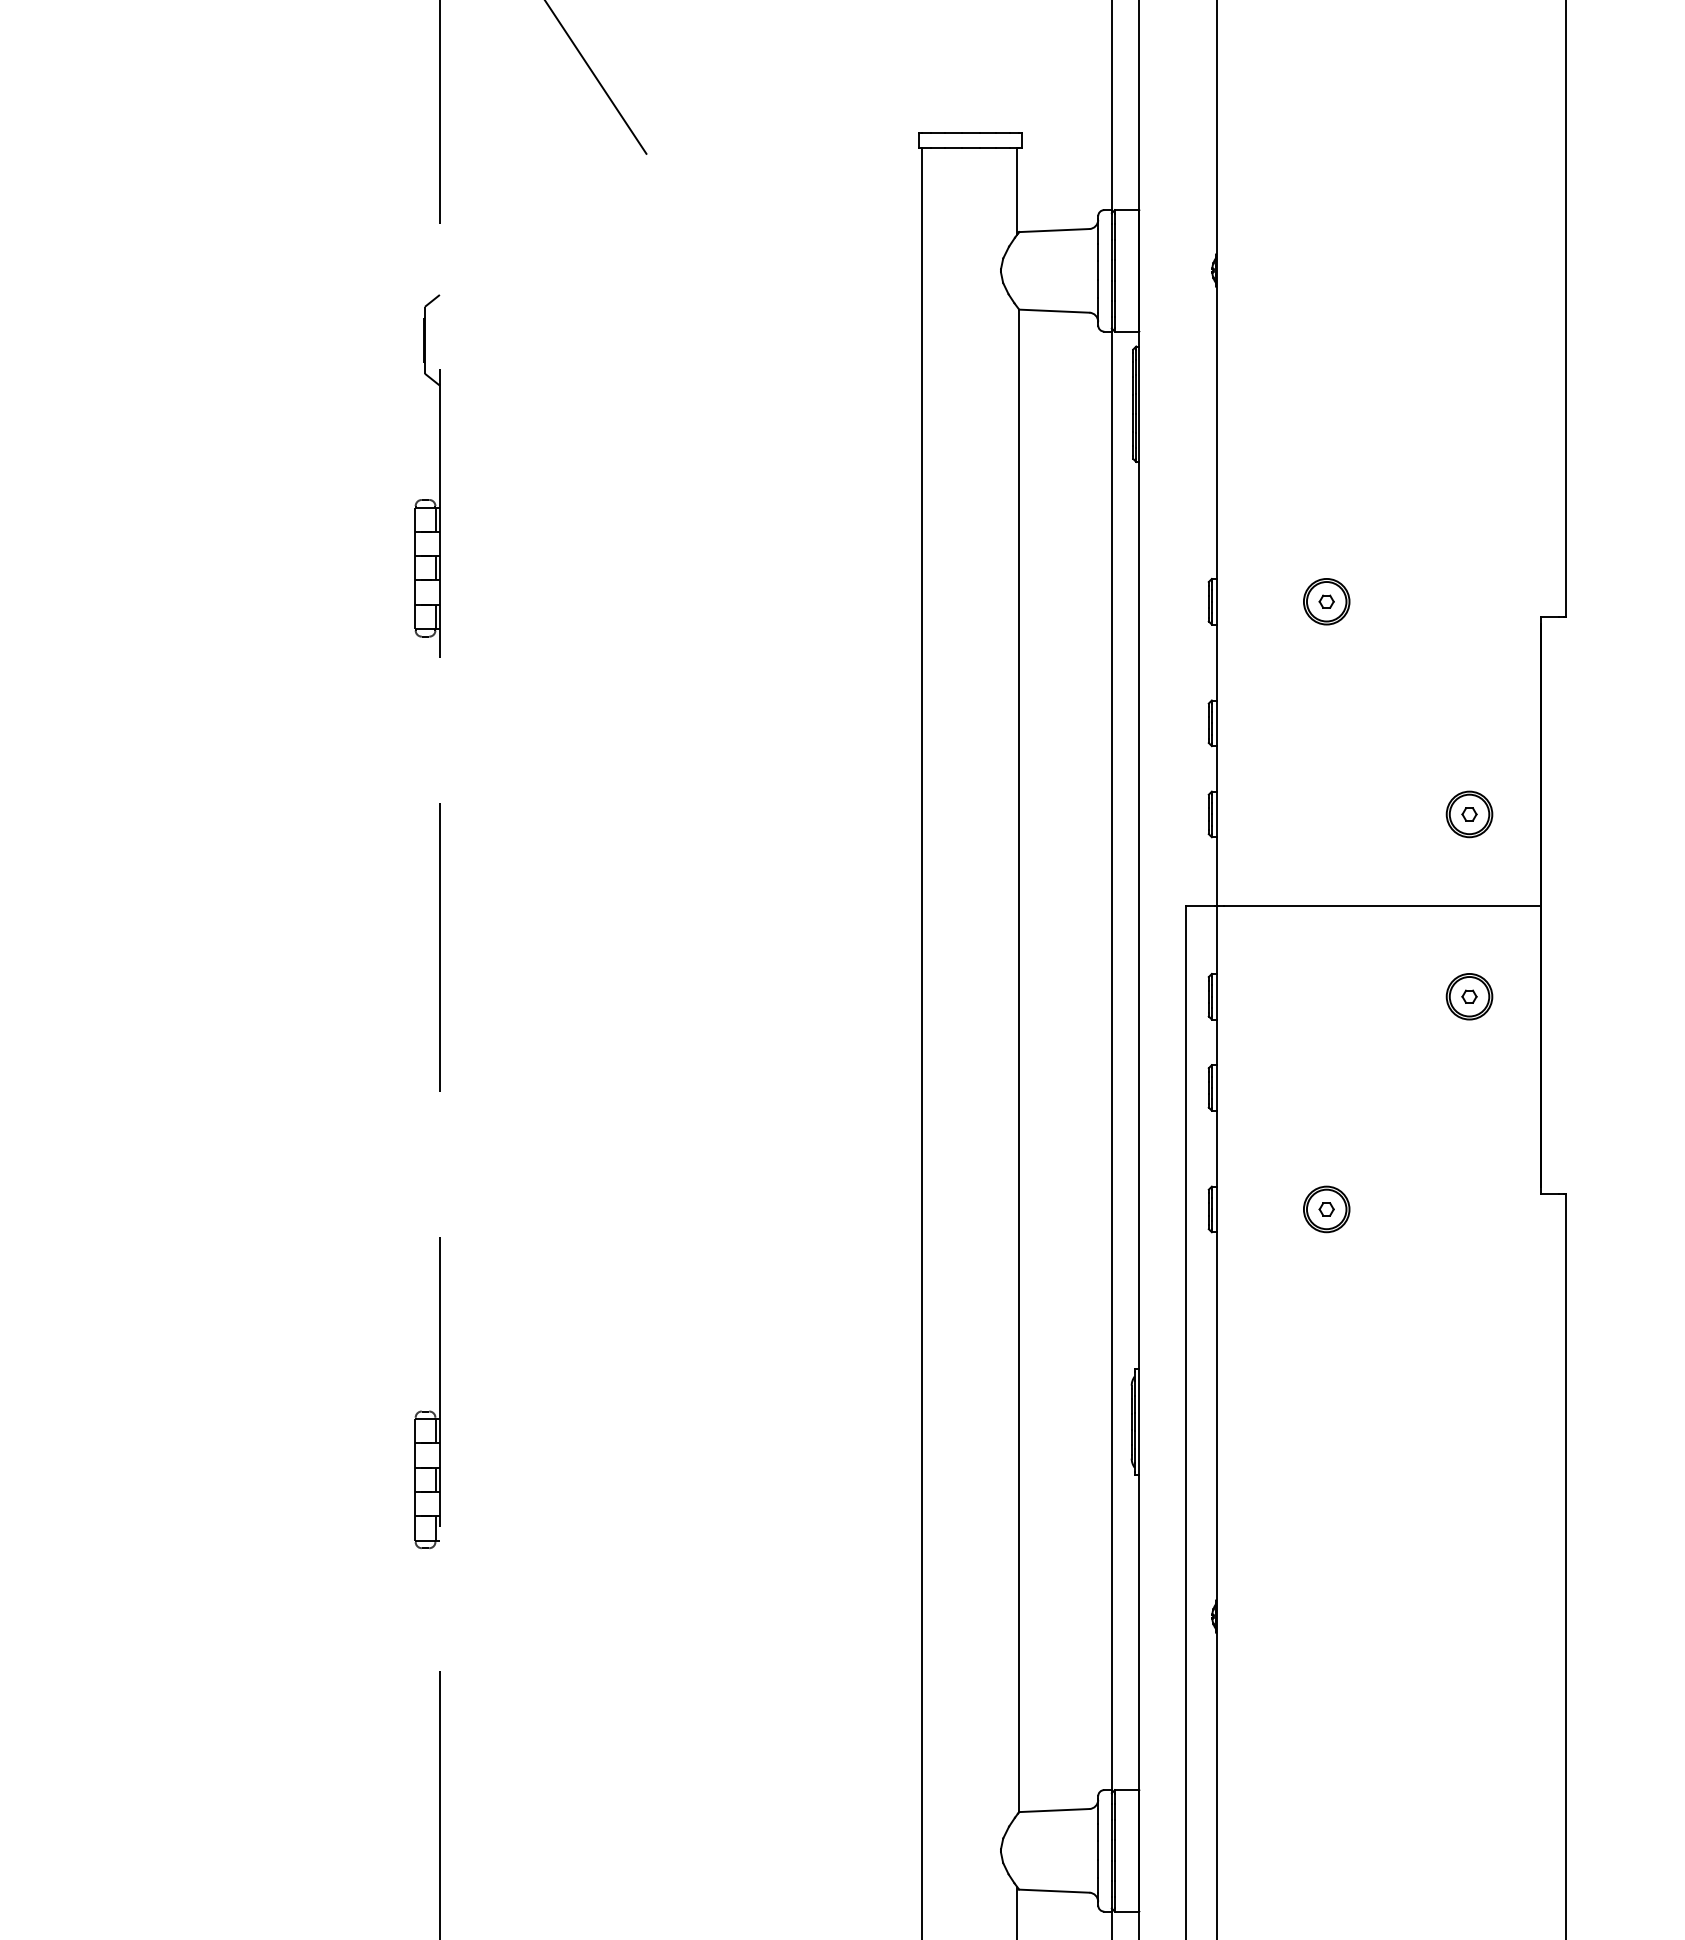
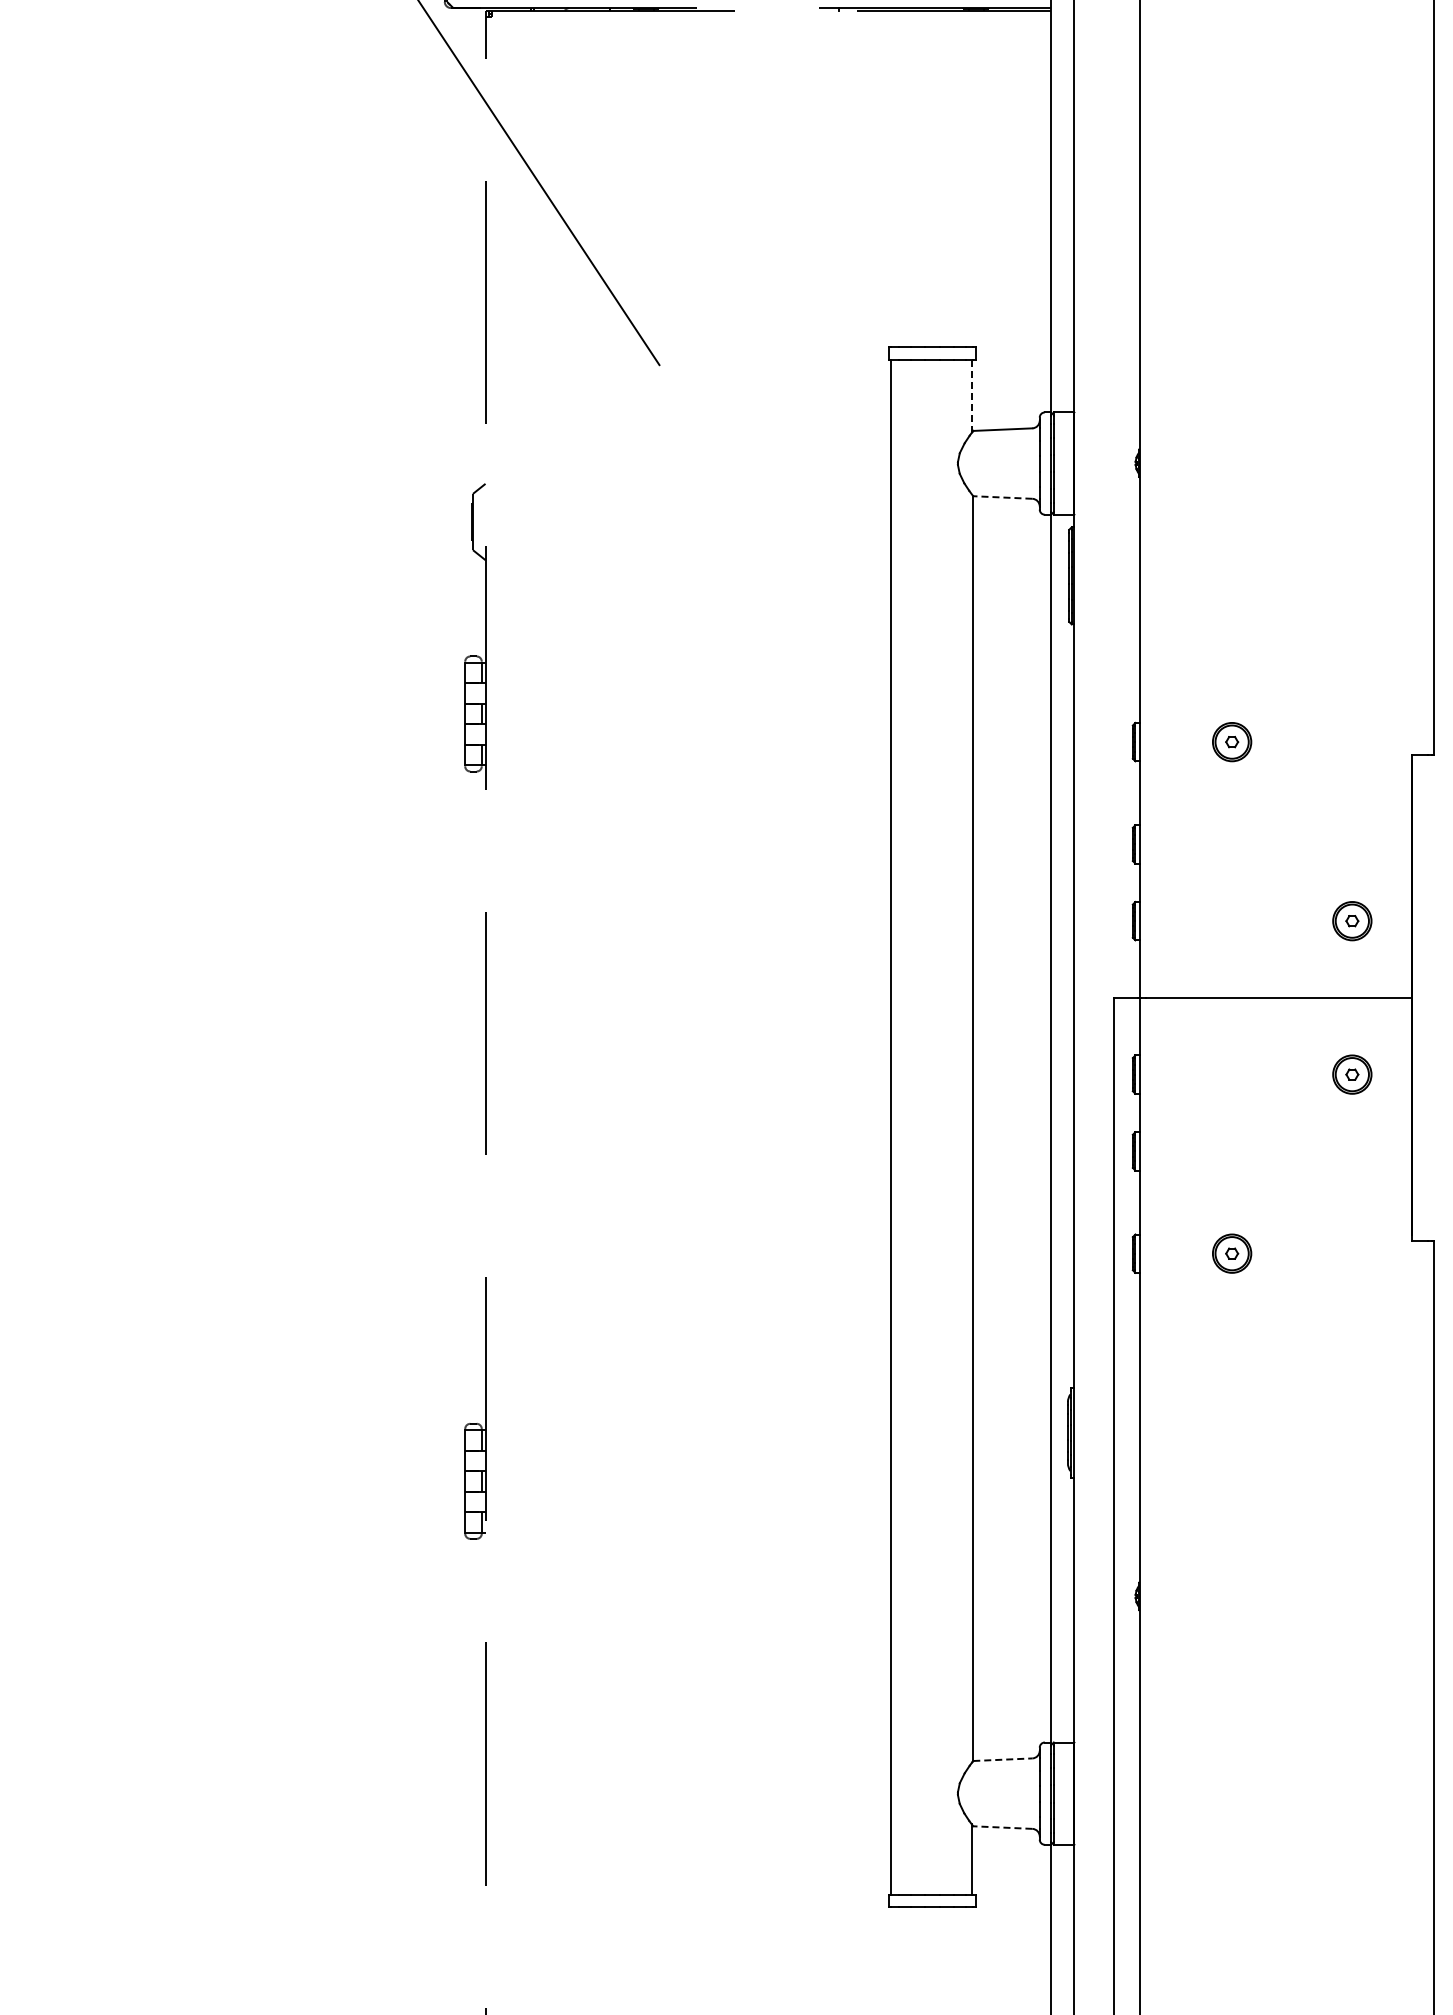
line: (1017, 191) -> (971, 396), solid -> dashed
line: (1053, 311) -> (1002, 497), solid -> dashed
line: (1053, 1810) -> (1002, 1759), solid -> dashed
line: (1053, 1891) -> (1002, 1827), solid -> dashed

